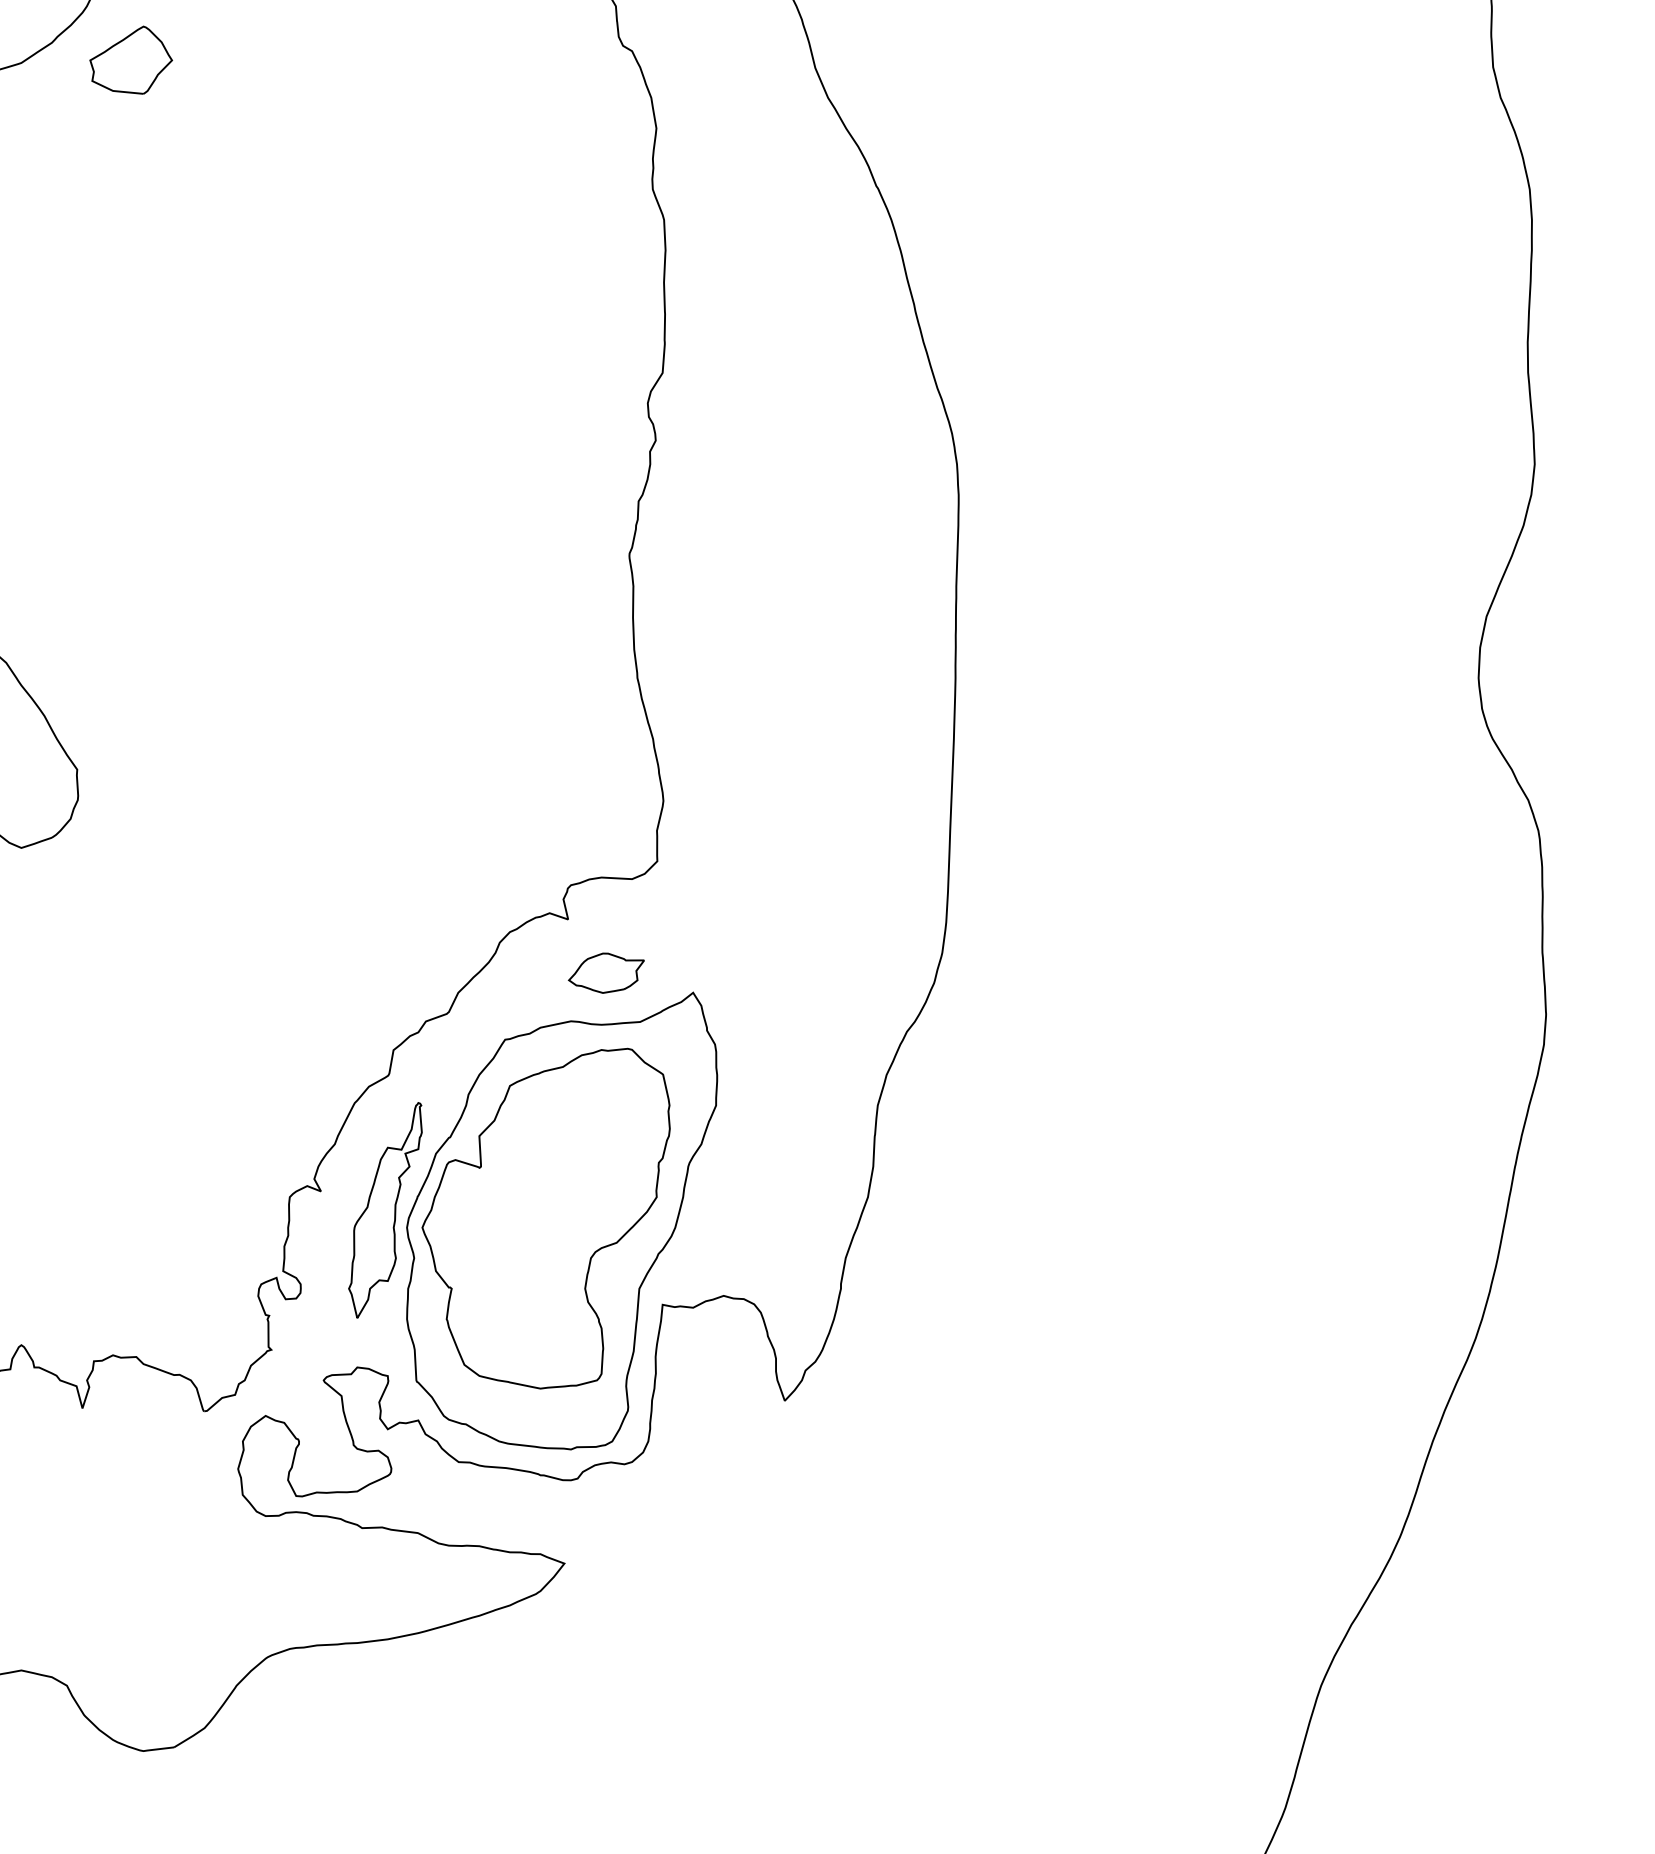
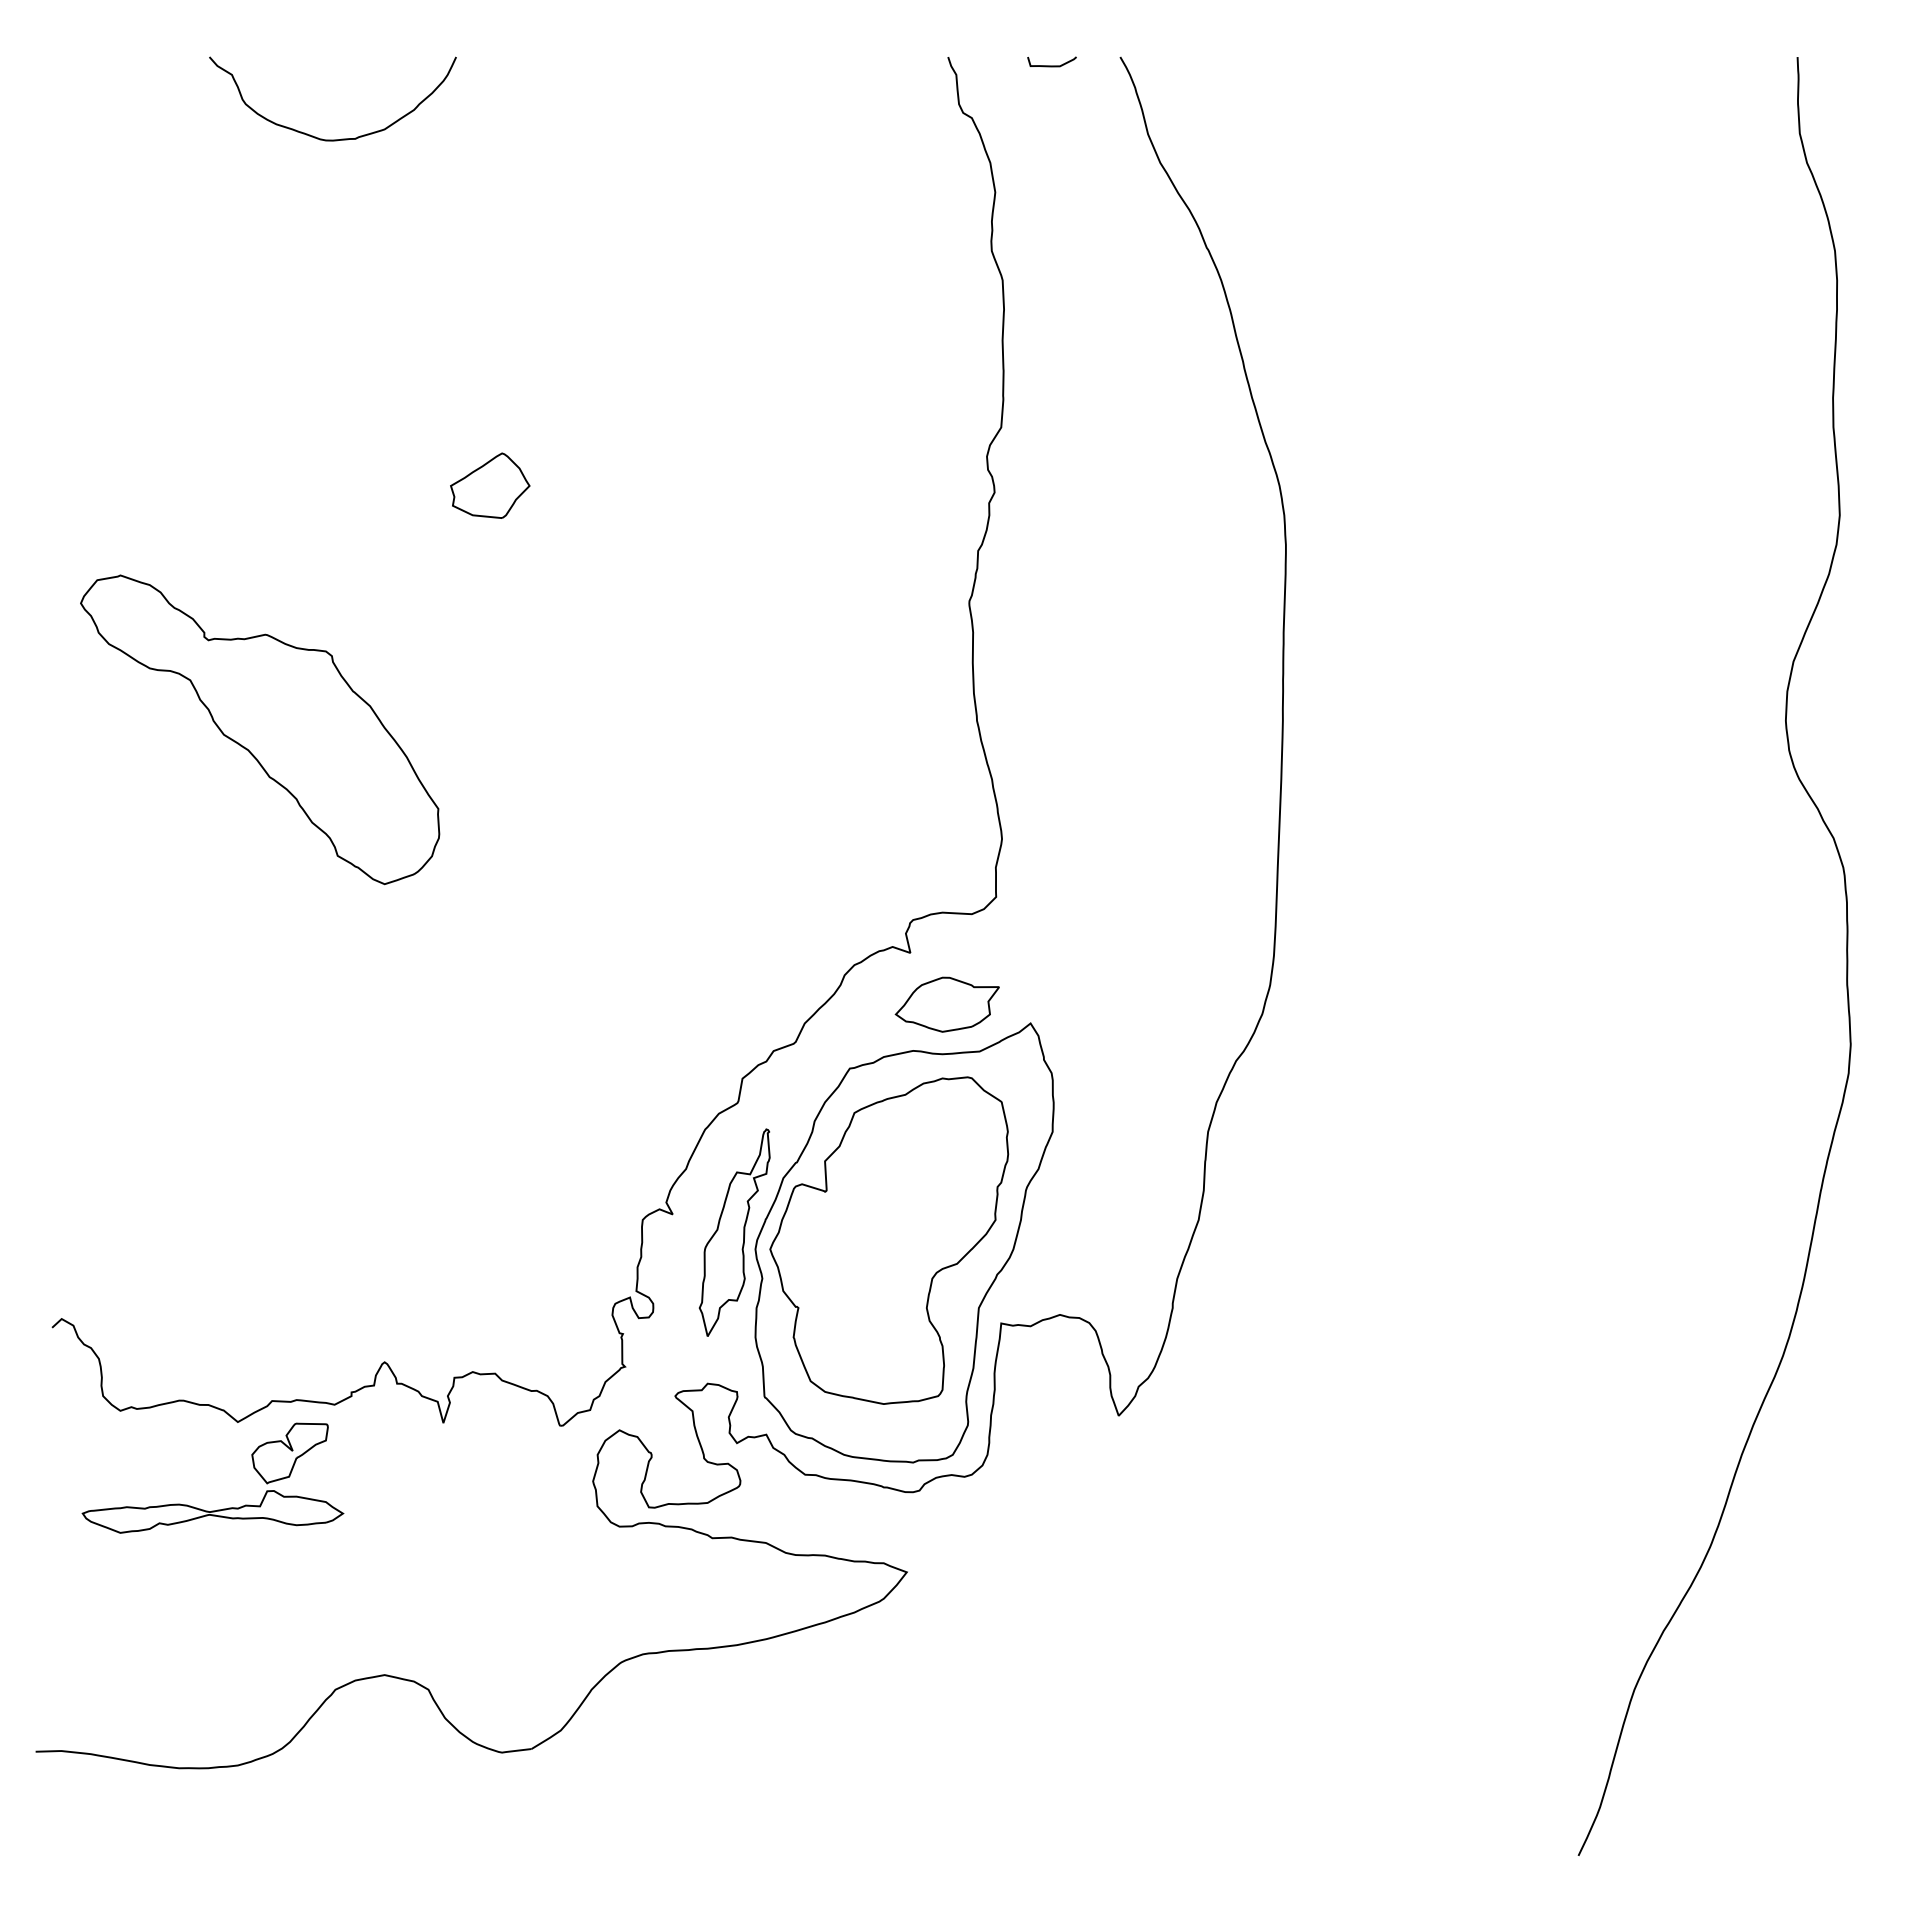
part: (131, 59) -> (490, 485), moved
part: (605, 973) -> (946, 1004), size x1.43

